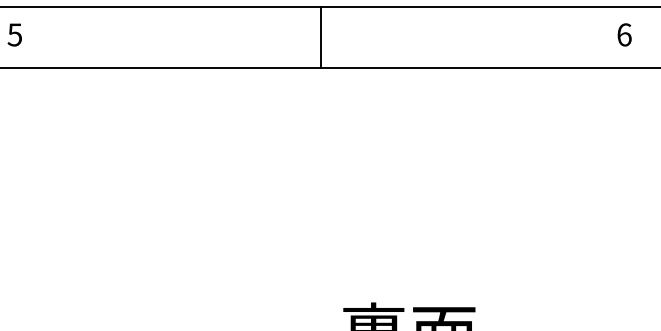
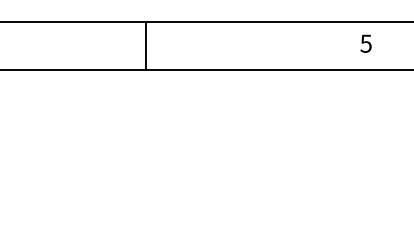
text: (624, 34) -> (366, 43), 6 -> 5
line: (321, 37) -> (146, 45), moved

